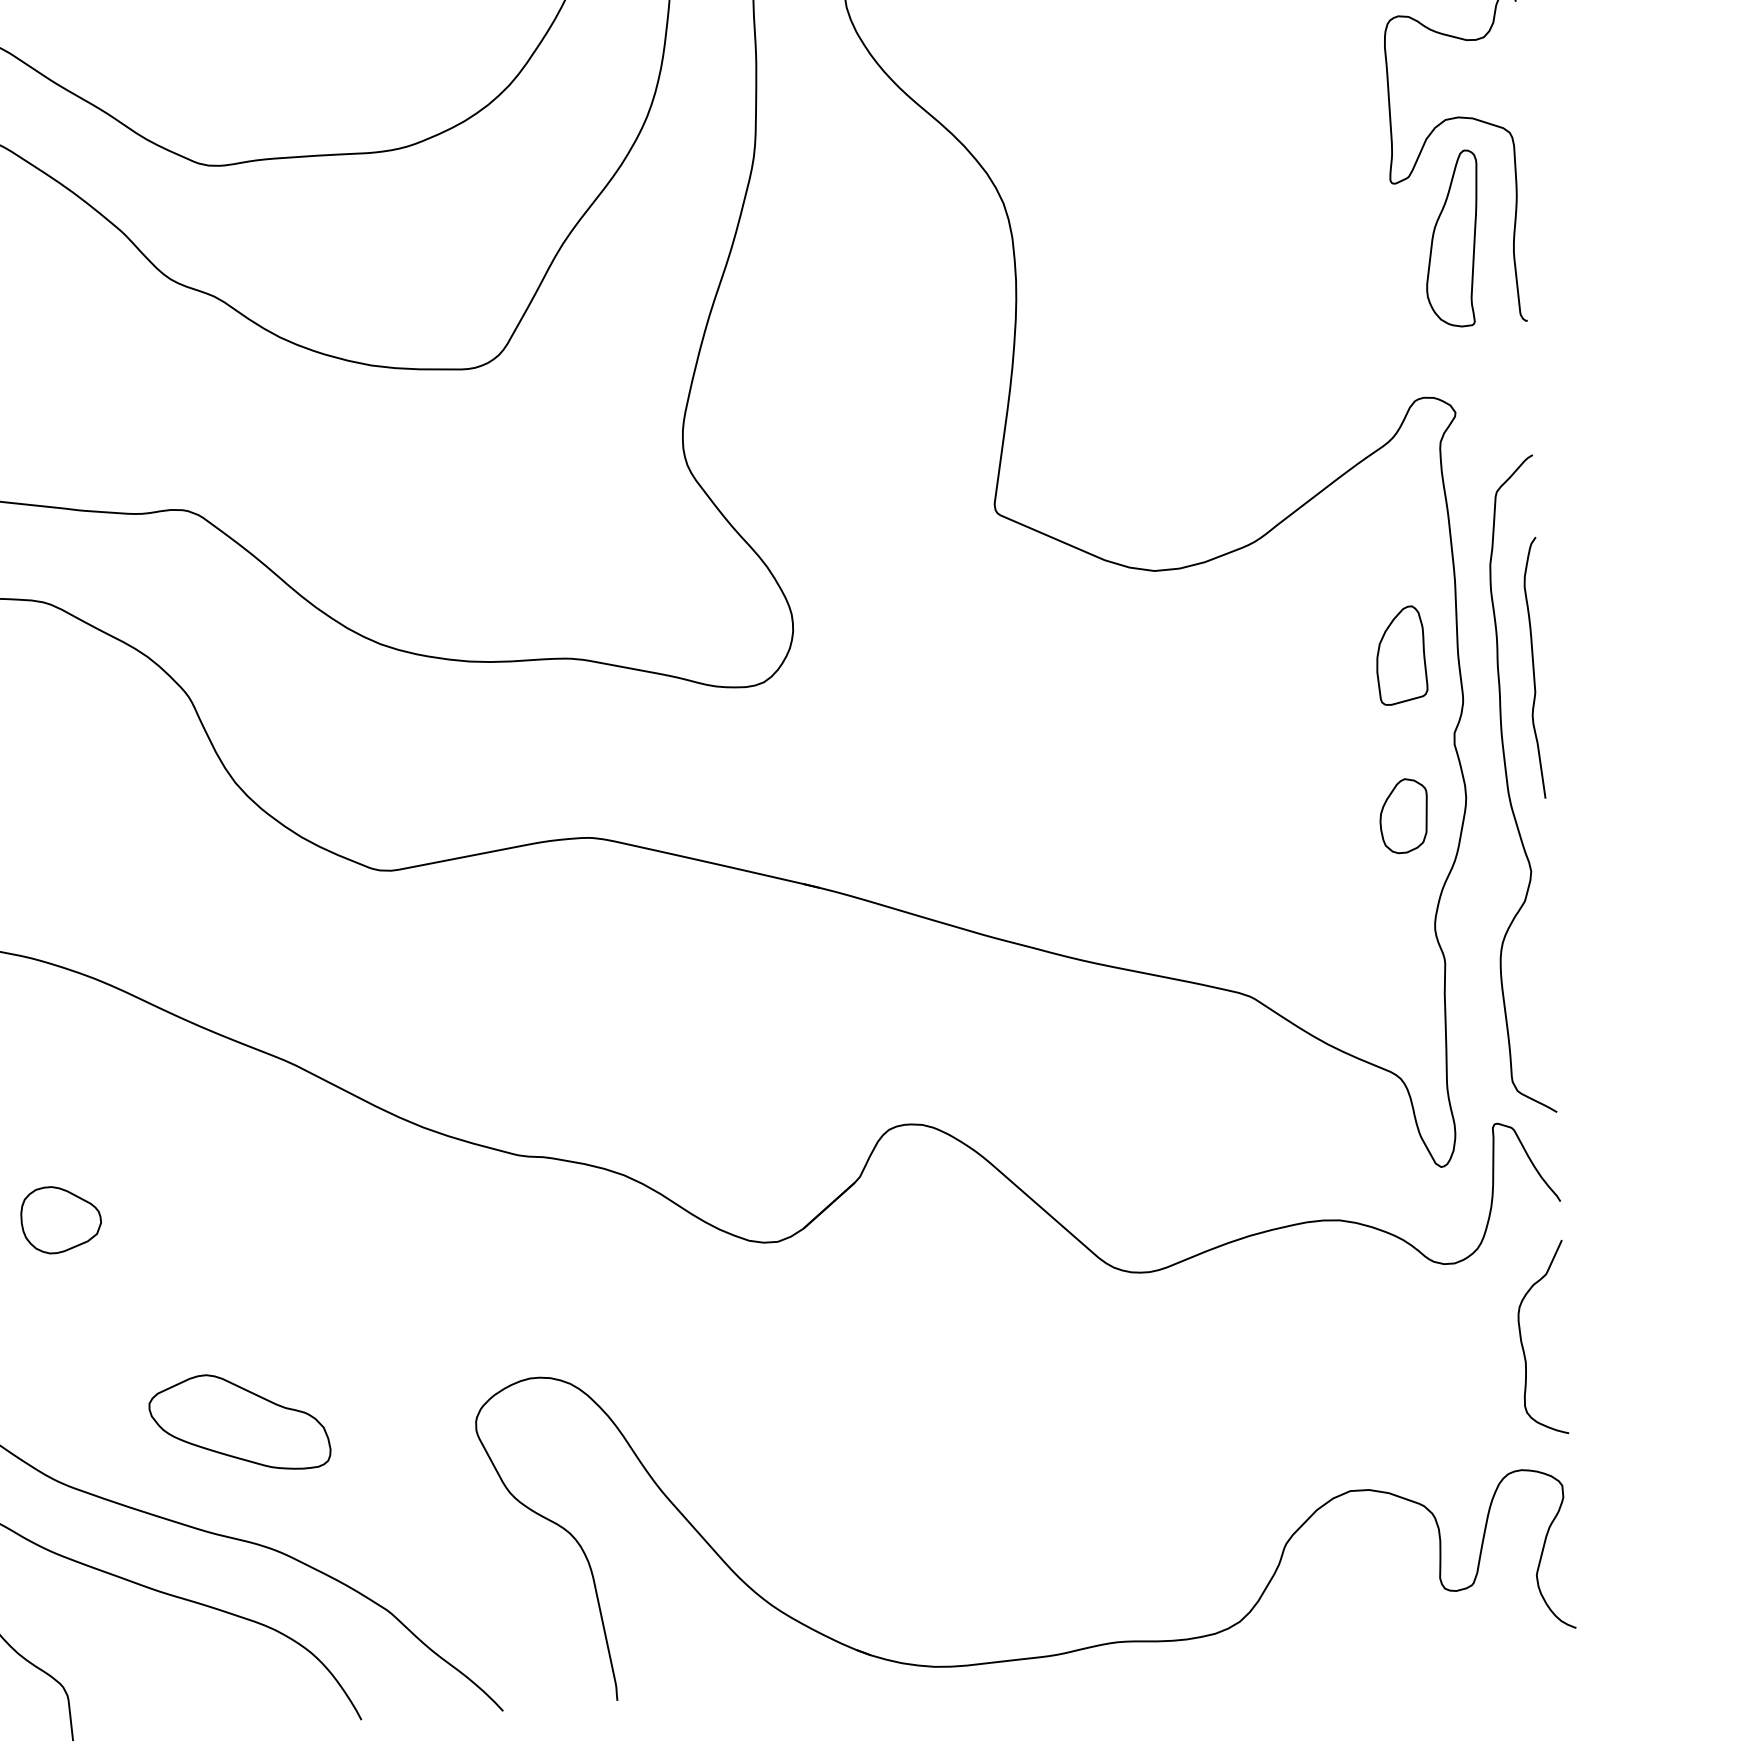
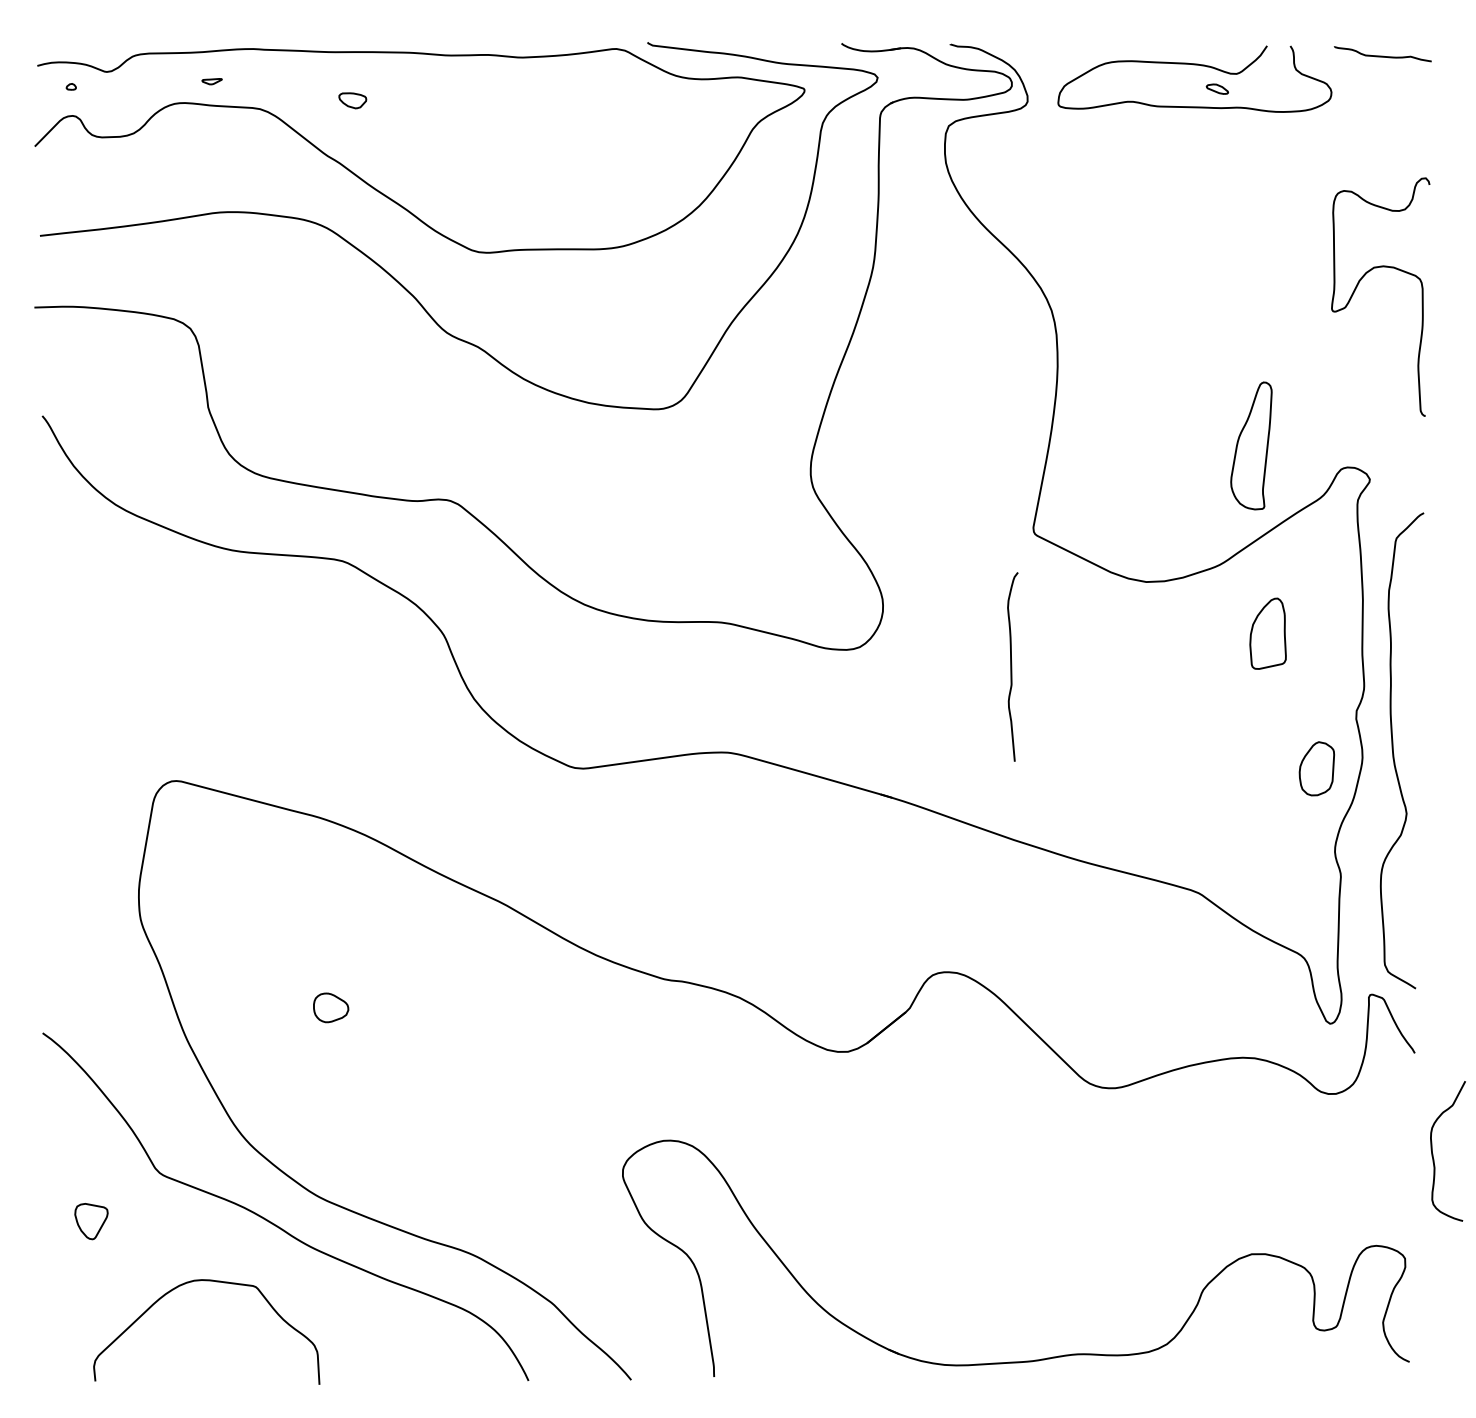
part: (1452, 238) -> (1251, 445), moved
part: (1400, 655) -> (1267, 633), moved
curve: (1535, 667) -> (1012, 666), moved
part: (60, 1219) -> (330, 1007), size x0.6
curve: (1523, 1342) -> (1433, 1153), moved
part: (238, 1421) -> (451, 1160), removed

